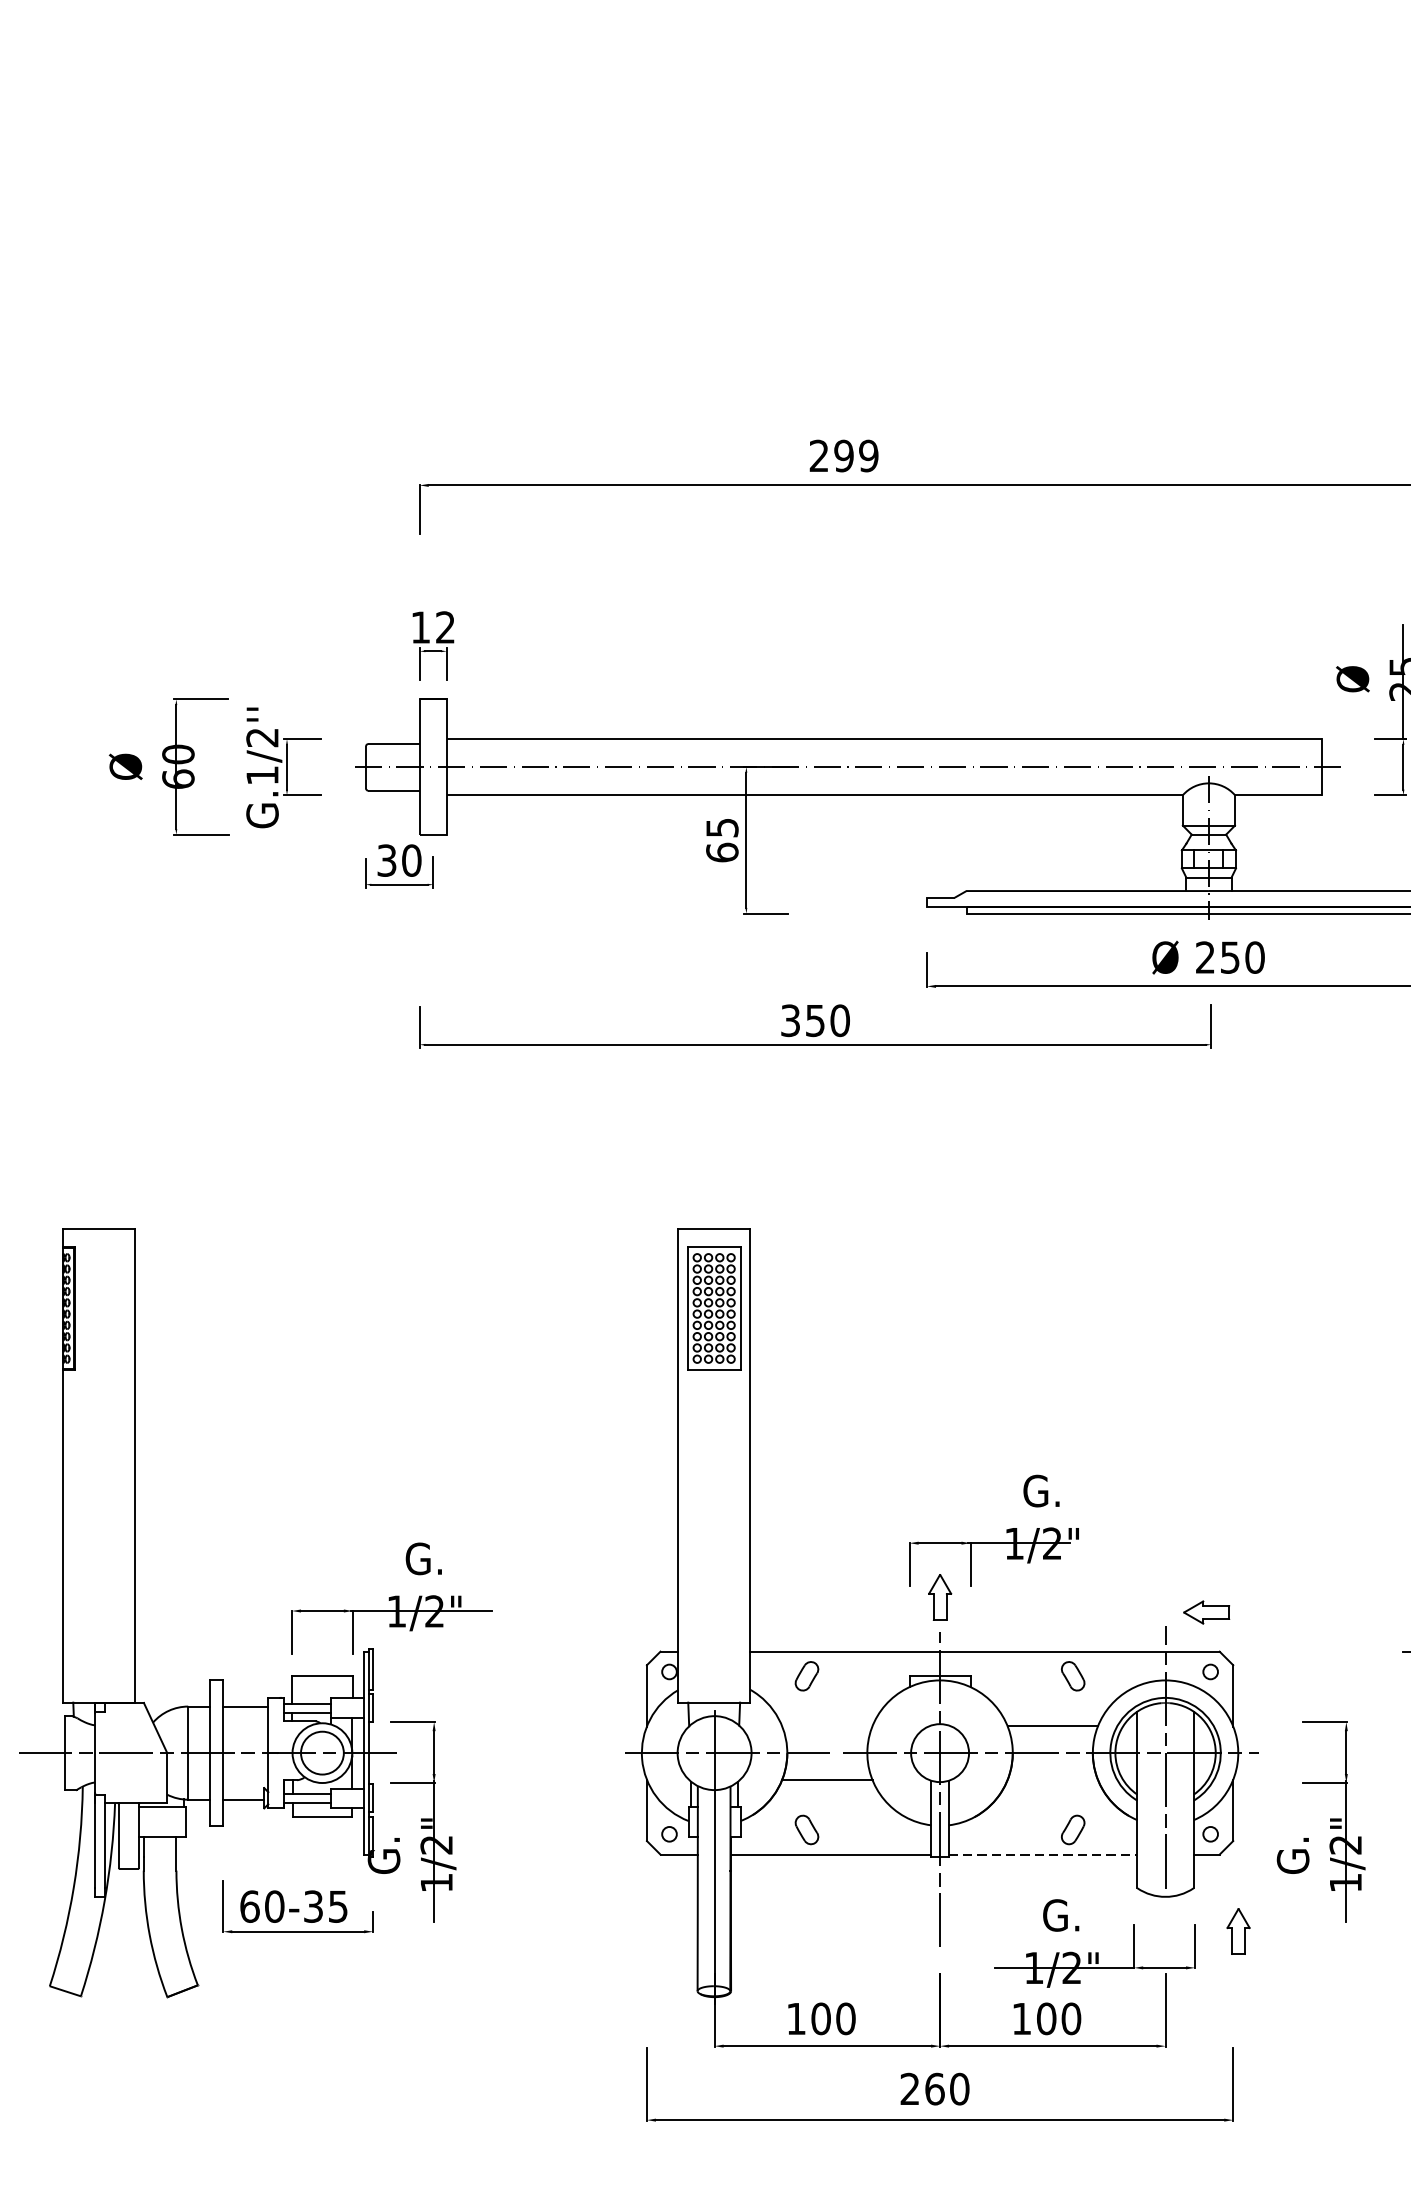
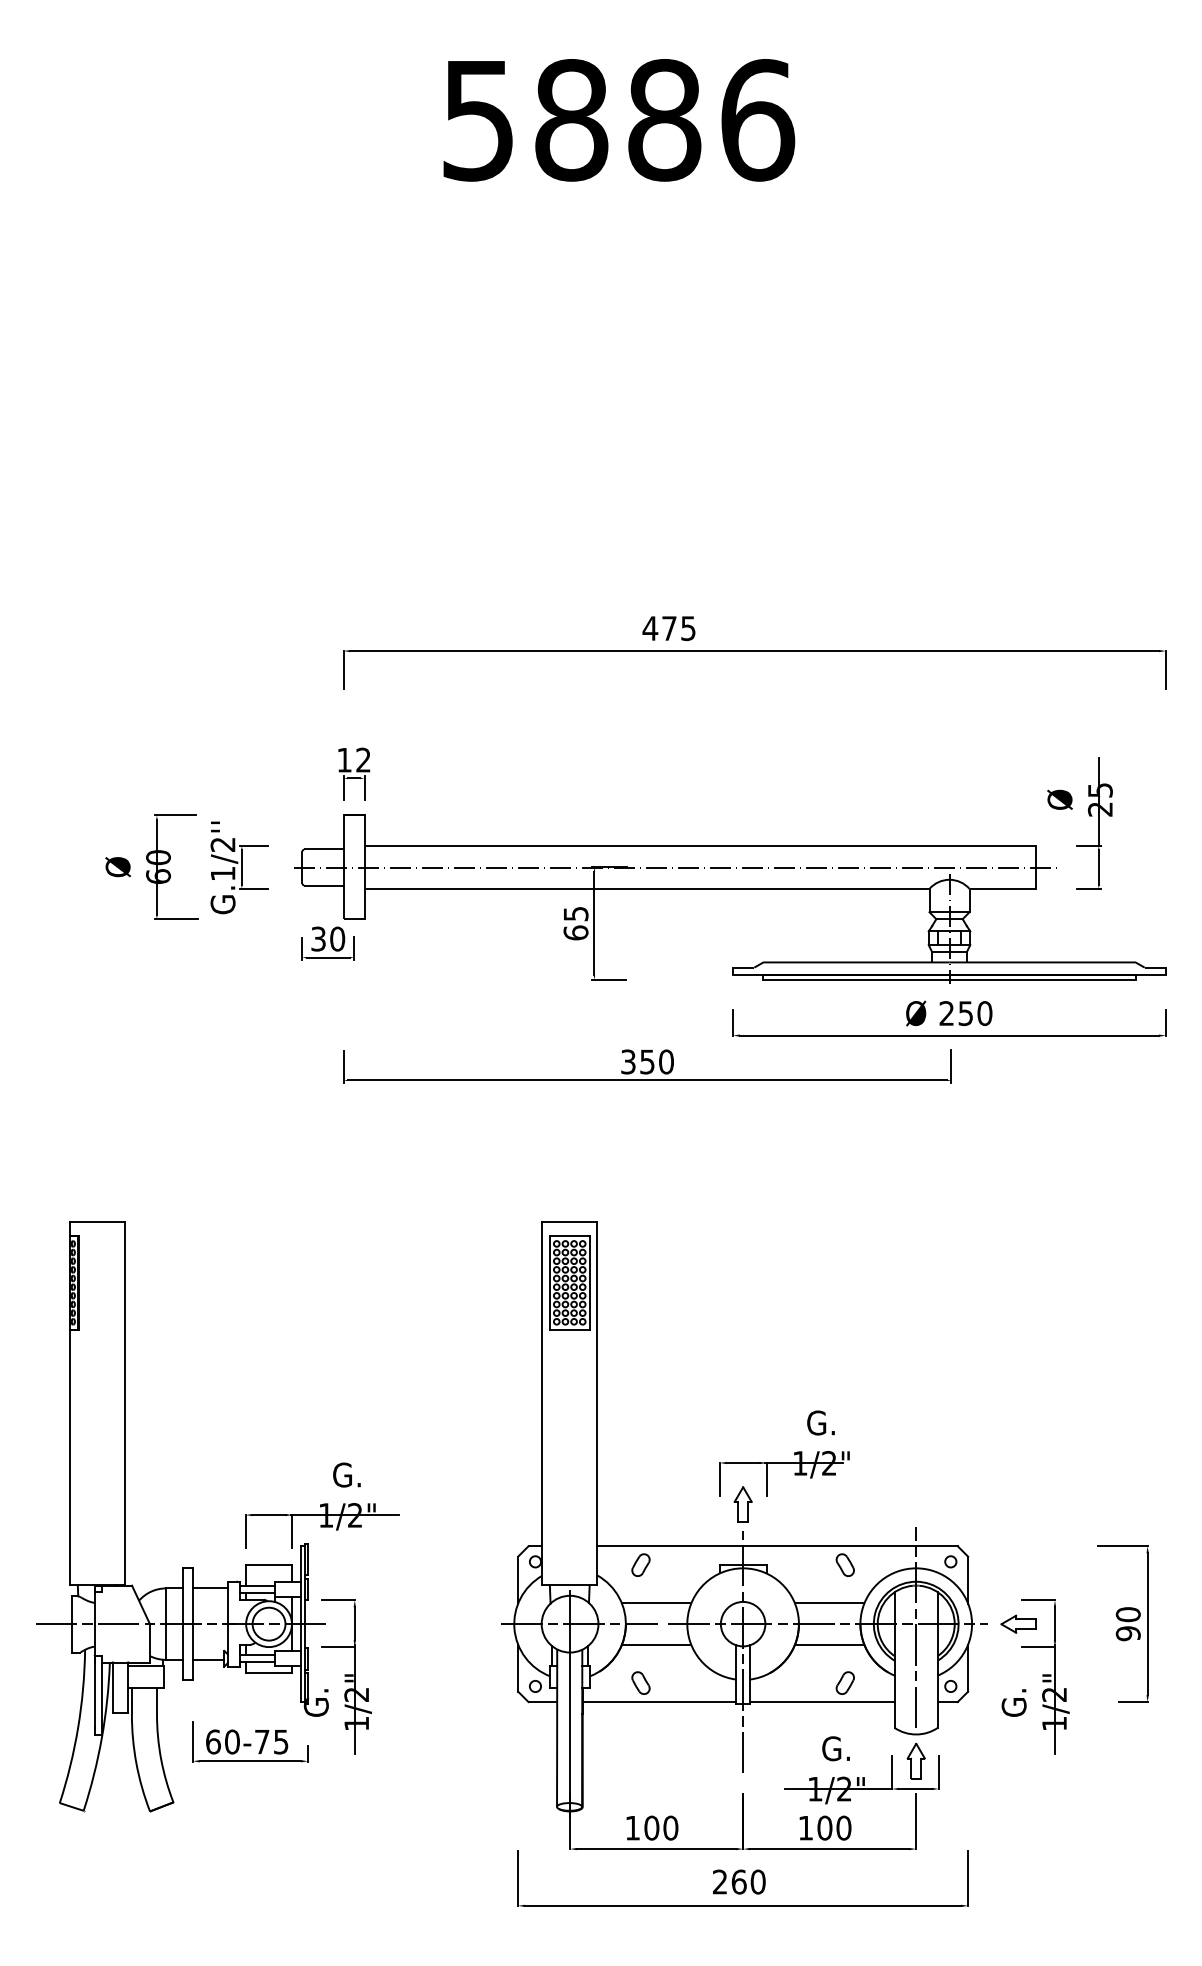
text: (842, 455) -> (668, 628), 299 -> 475
part: (1206, 1611) -> (1018, 1623), moved
line: (827, 1726) -> (656, 1603), added
line: (1052, 1779) -> (829, 1644), added
line: (1043, 1855) -> (822, 1702), dashed -> solid
text: (313, 1906) -> (262, 1741), 60-35 -> 60-75
part: (1237, 1932) -> (915, 1761), moved

